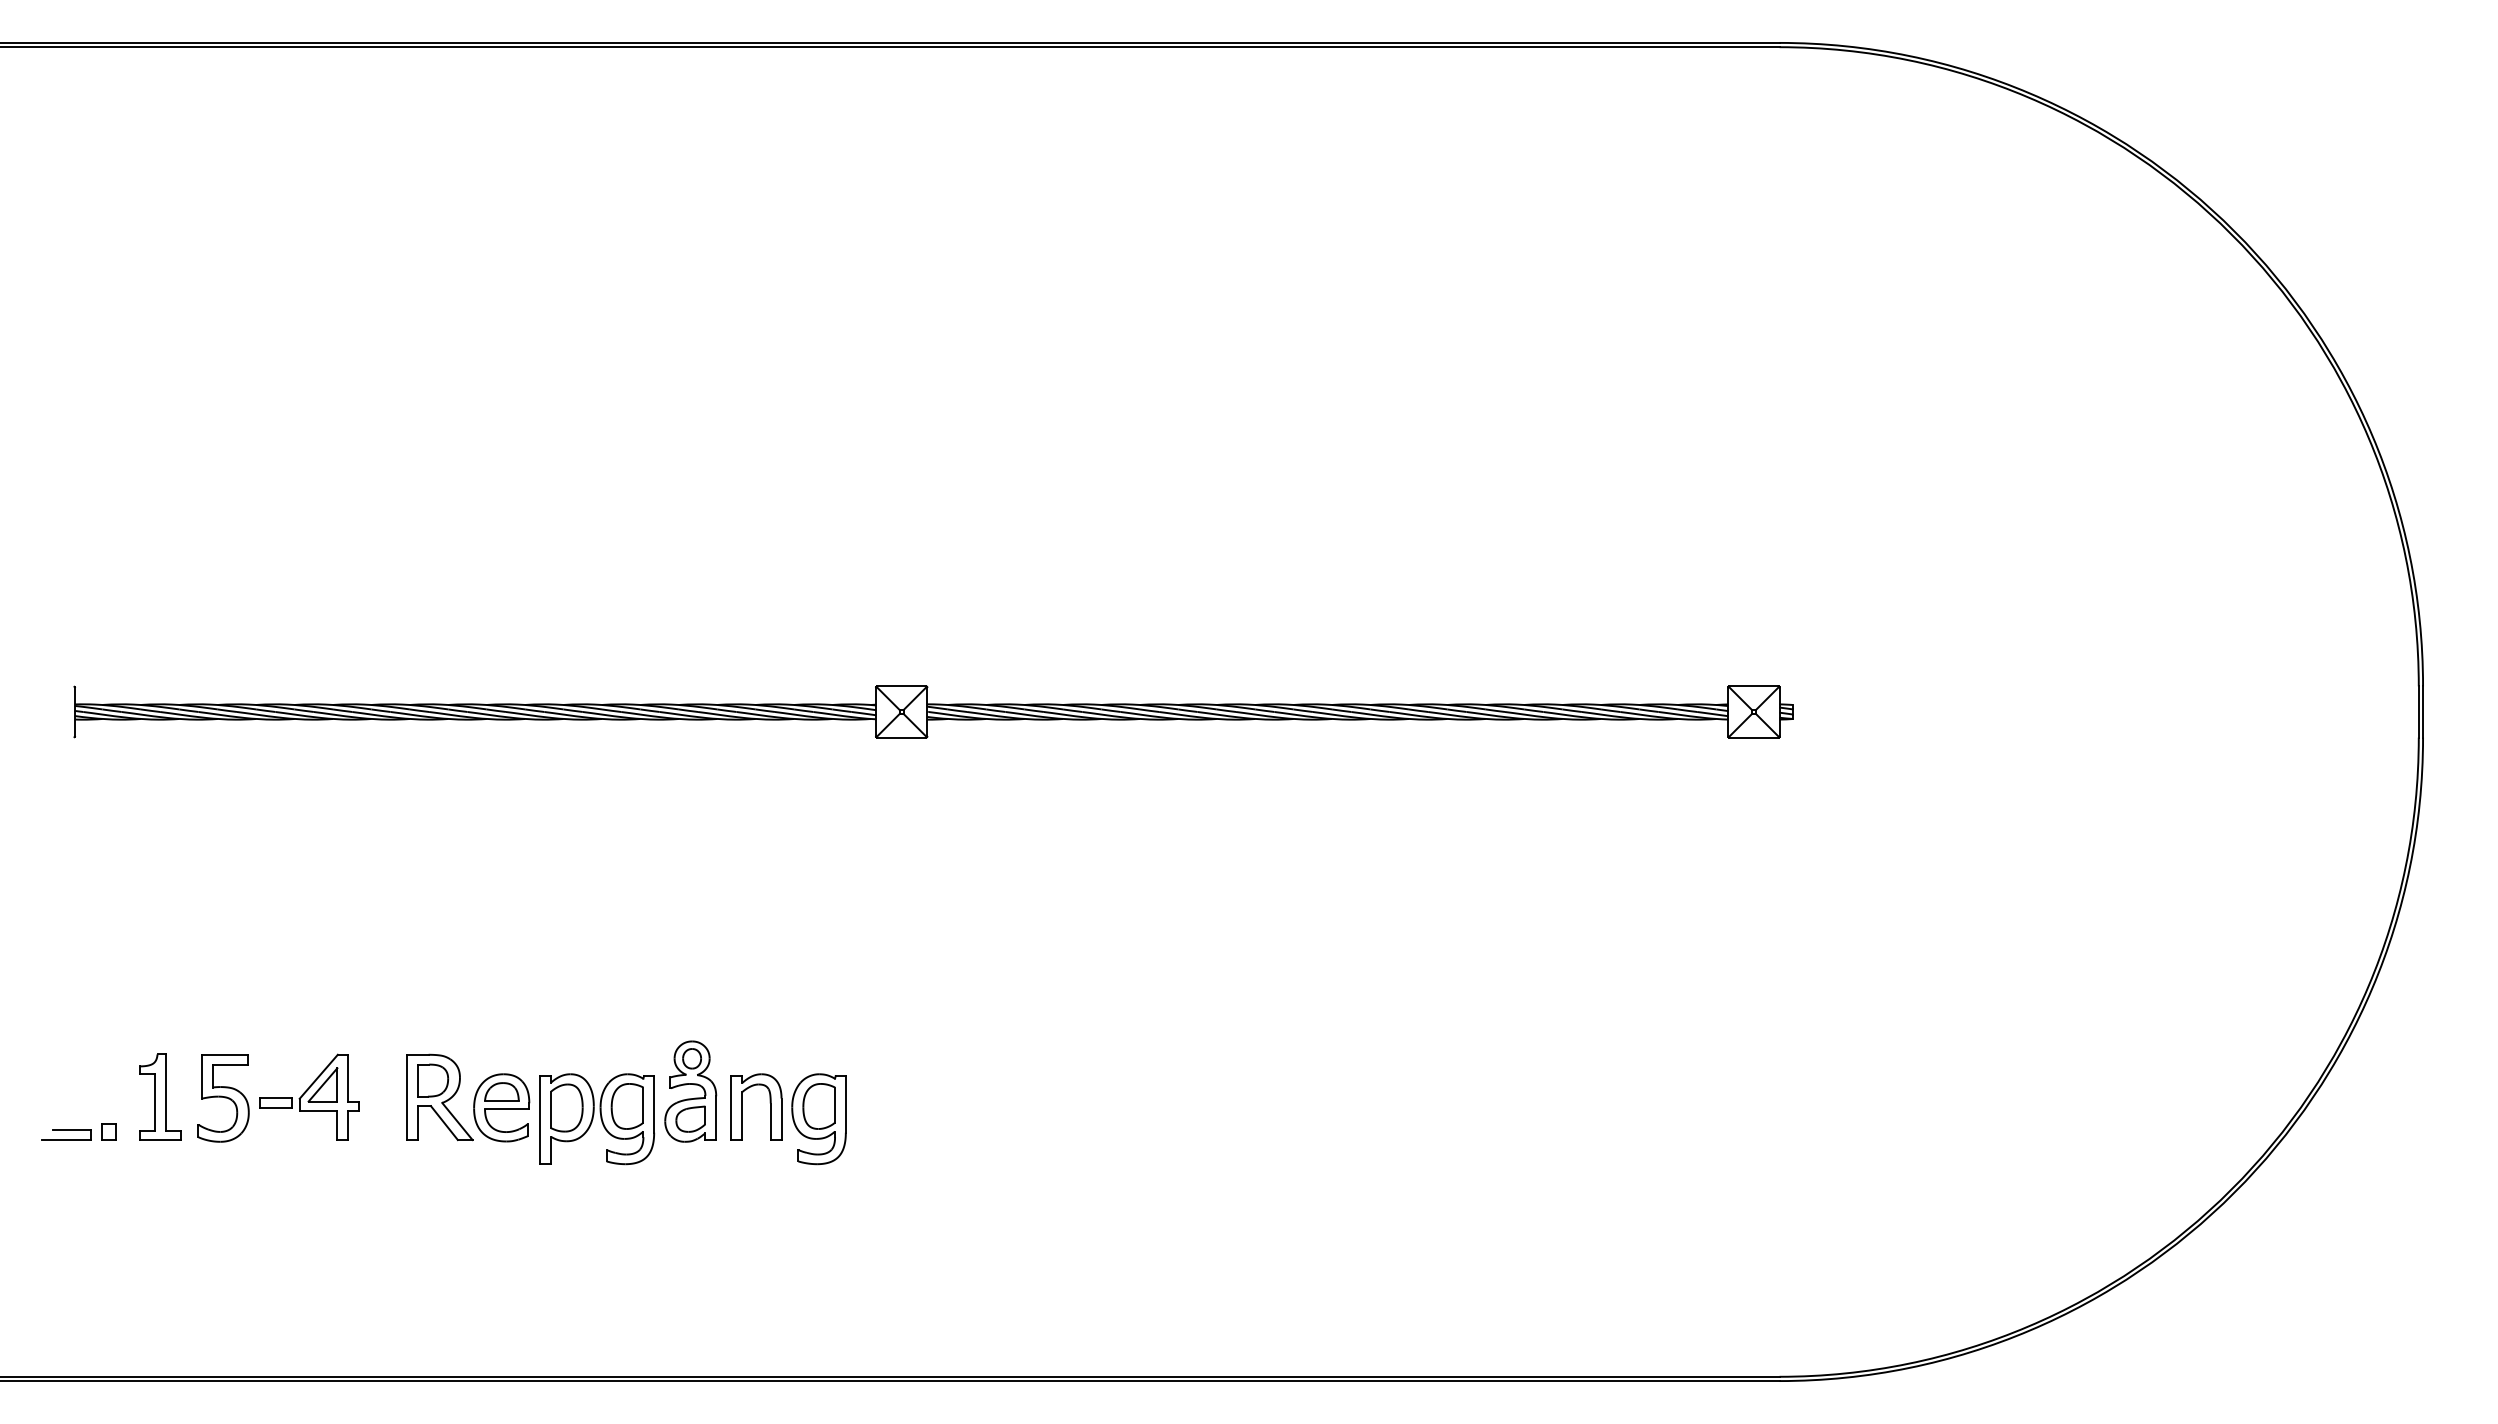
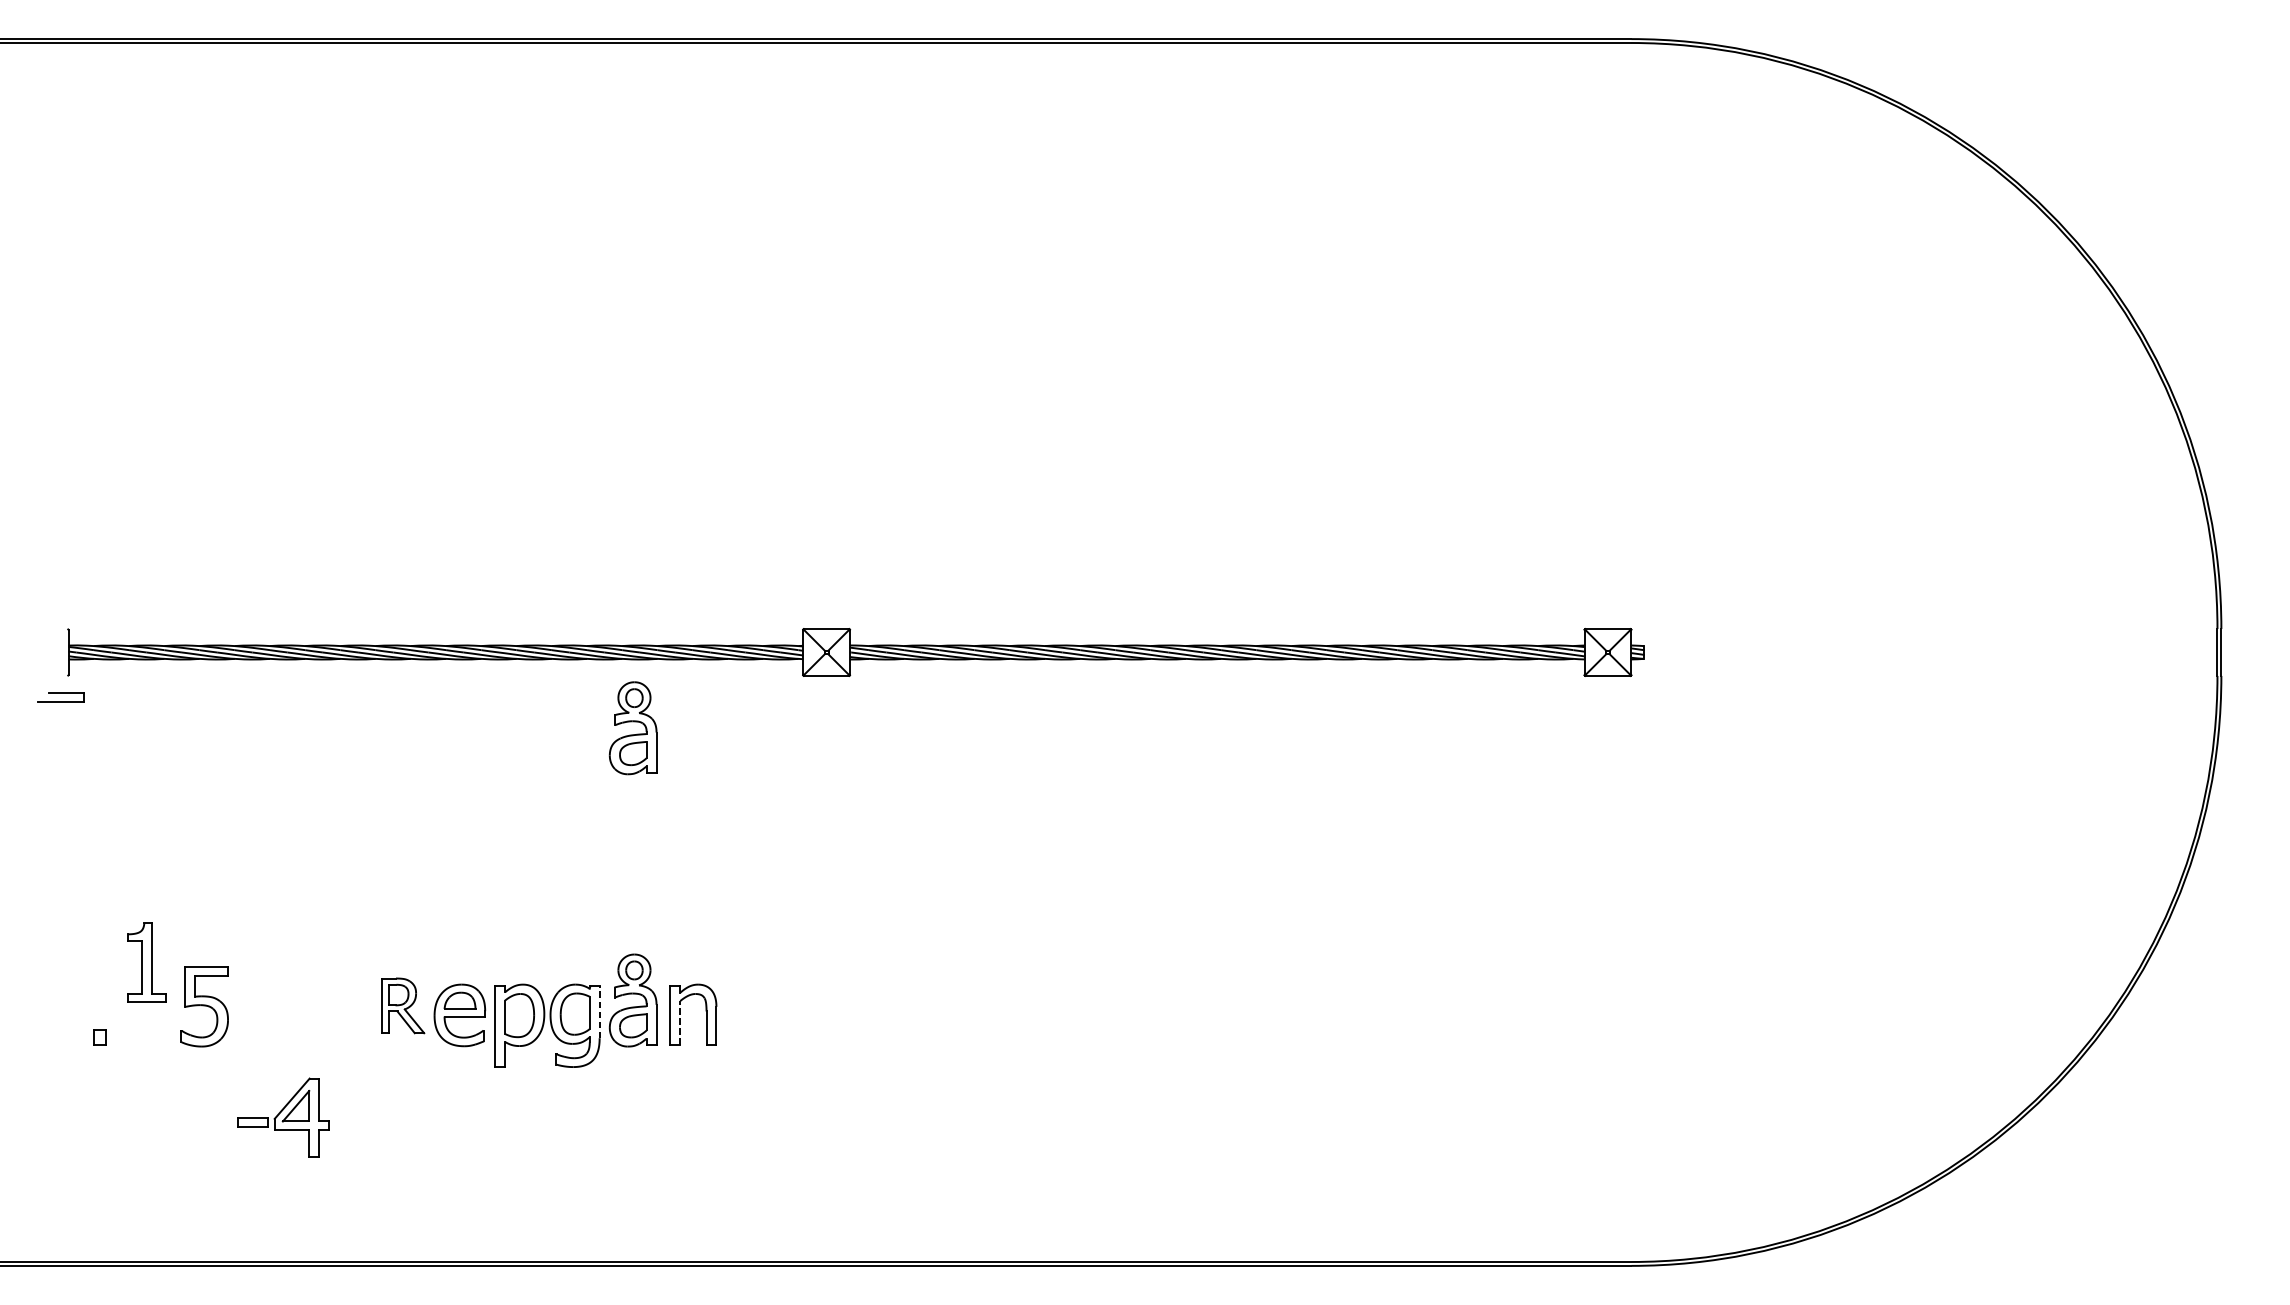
part: (690, 787) -> (632, 721), added
part: (160, 1096) -> (147, 961), moved
part: (309, 1096) -> (283, 1116), moved
part: (439, 1097) -> (402, 1005), size x0.7
line: (654, 1103) -> (599, 1011), solid -> dashed
line: (742, 1116) -> (680, 1023), solid -> dashed
part: (818, 1119) -> (750, 1026), removed
part: (66, 1134) -> (60, 696), moved

